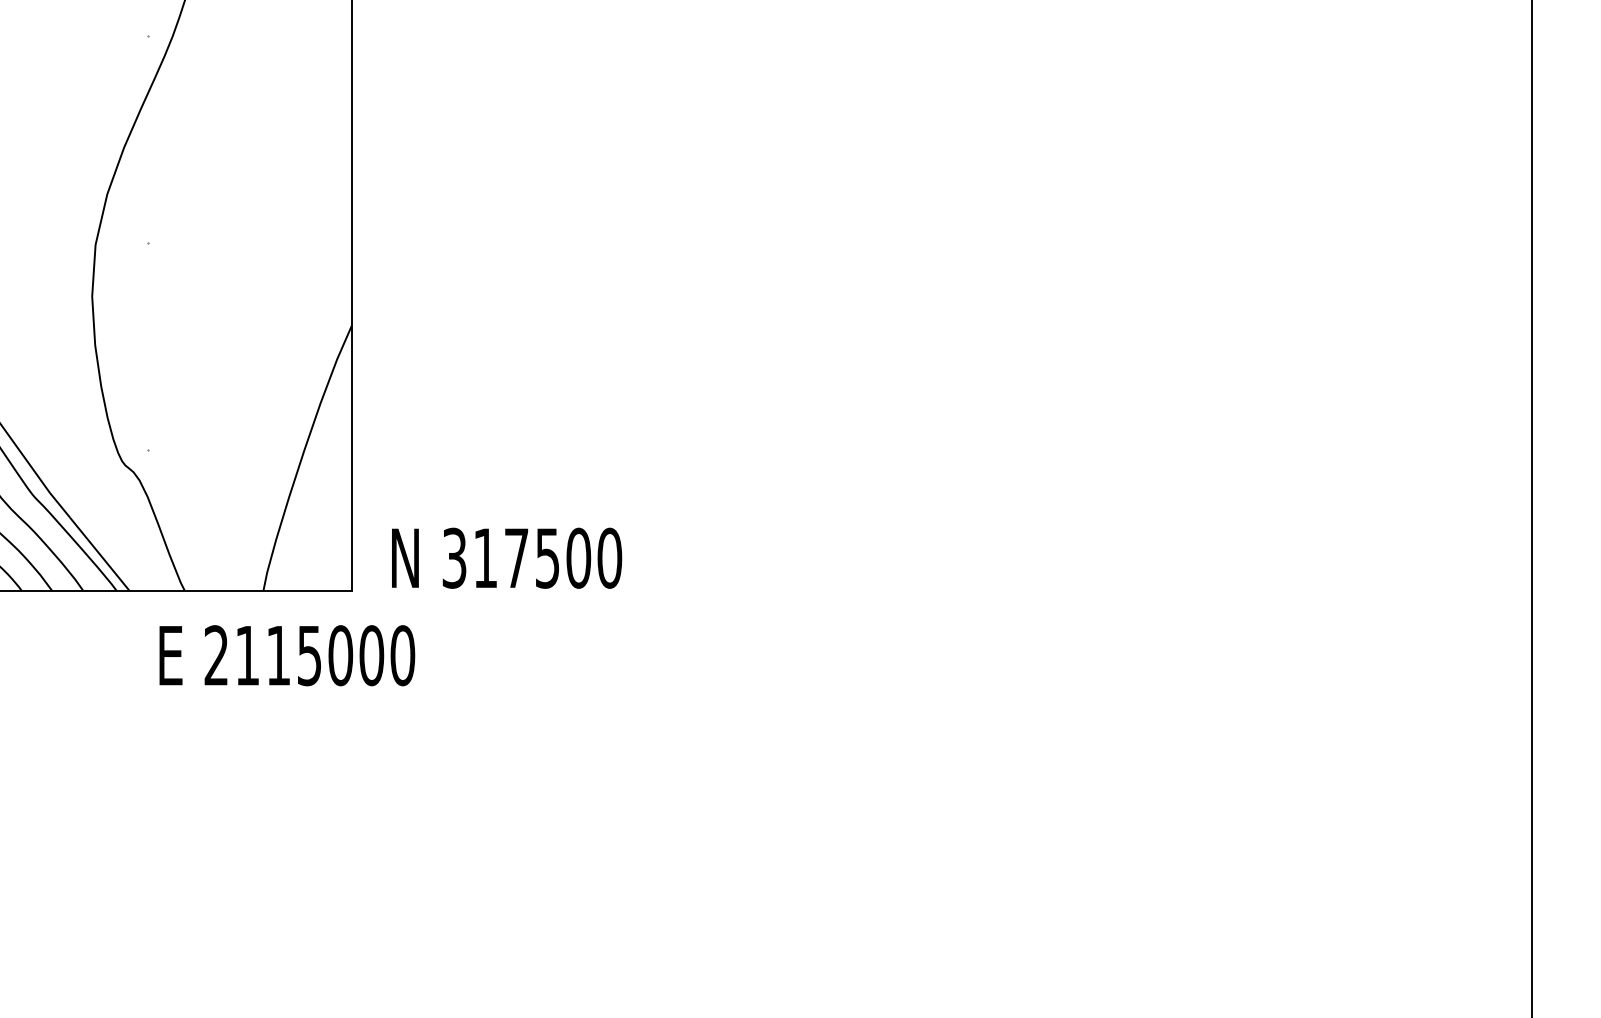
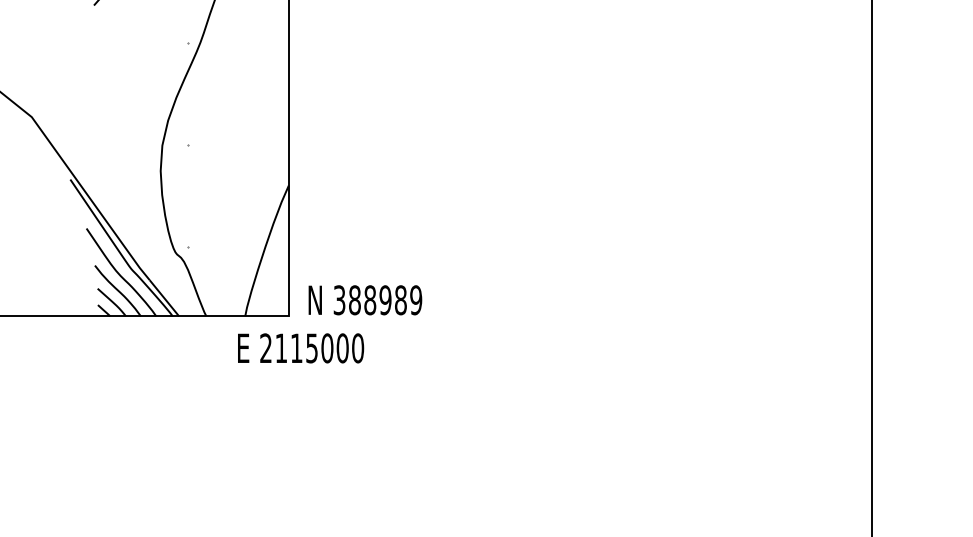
text: (547, 558) -> (385, 300), 317500 -> 388989
text: (288, 655) -> (301, 348), moved

